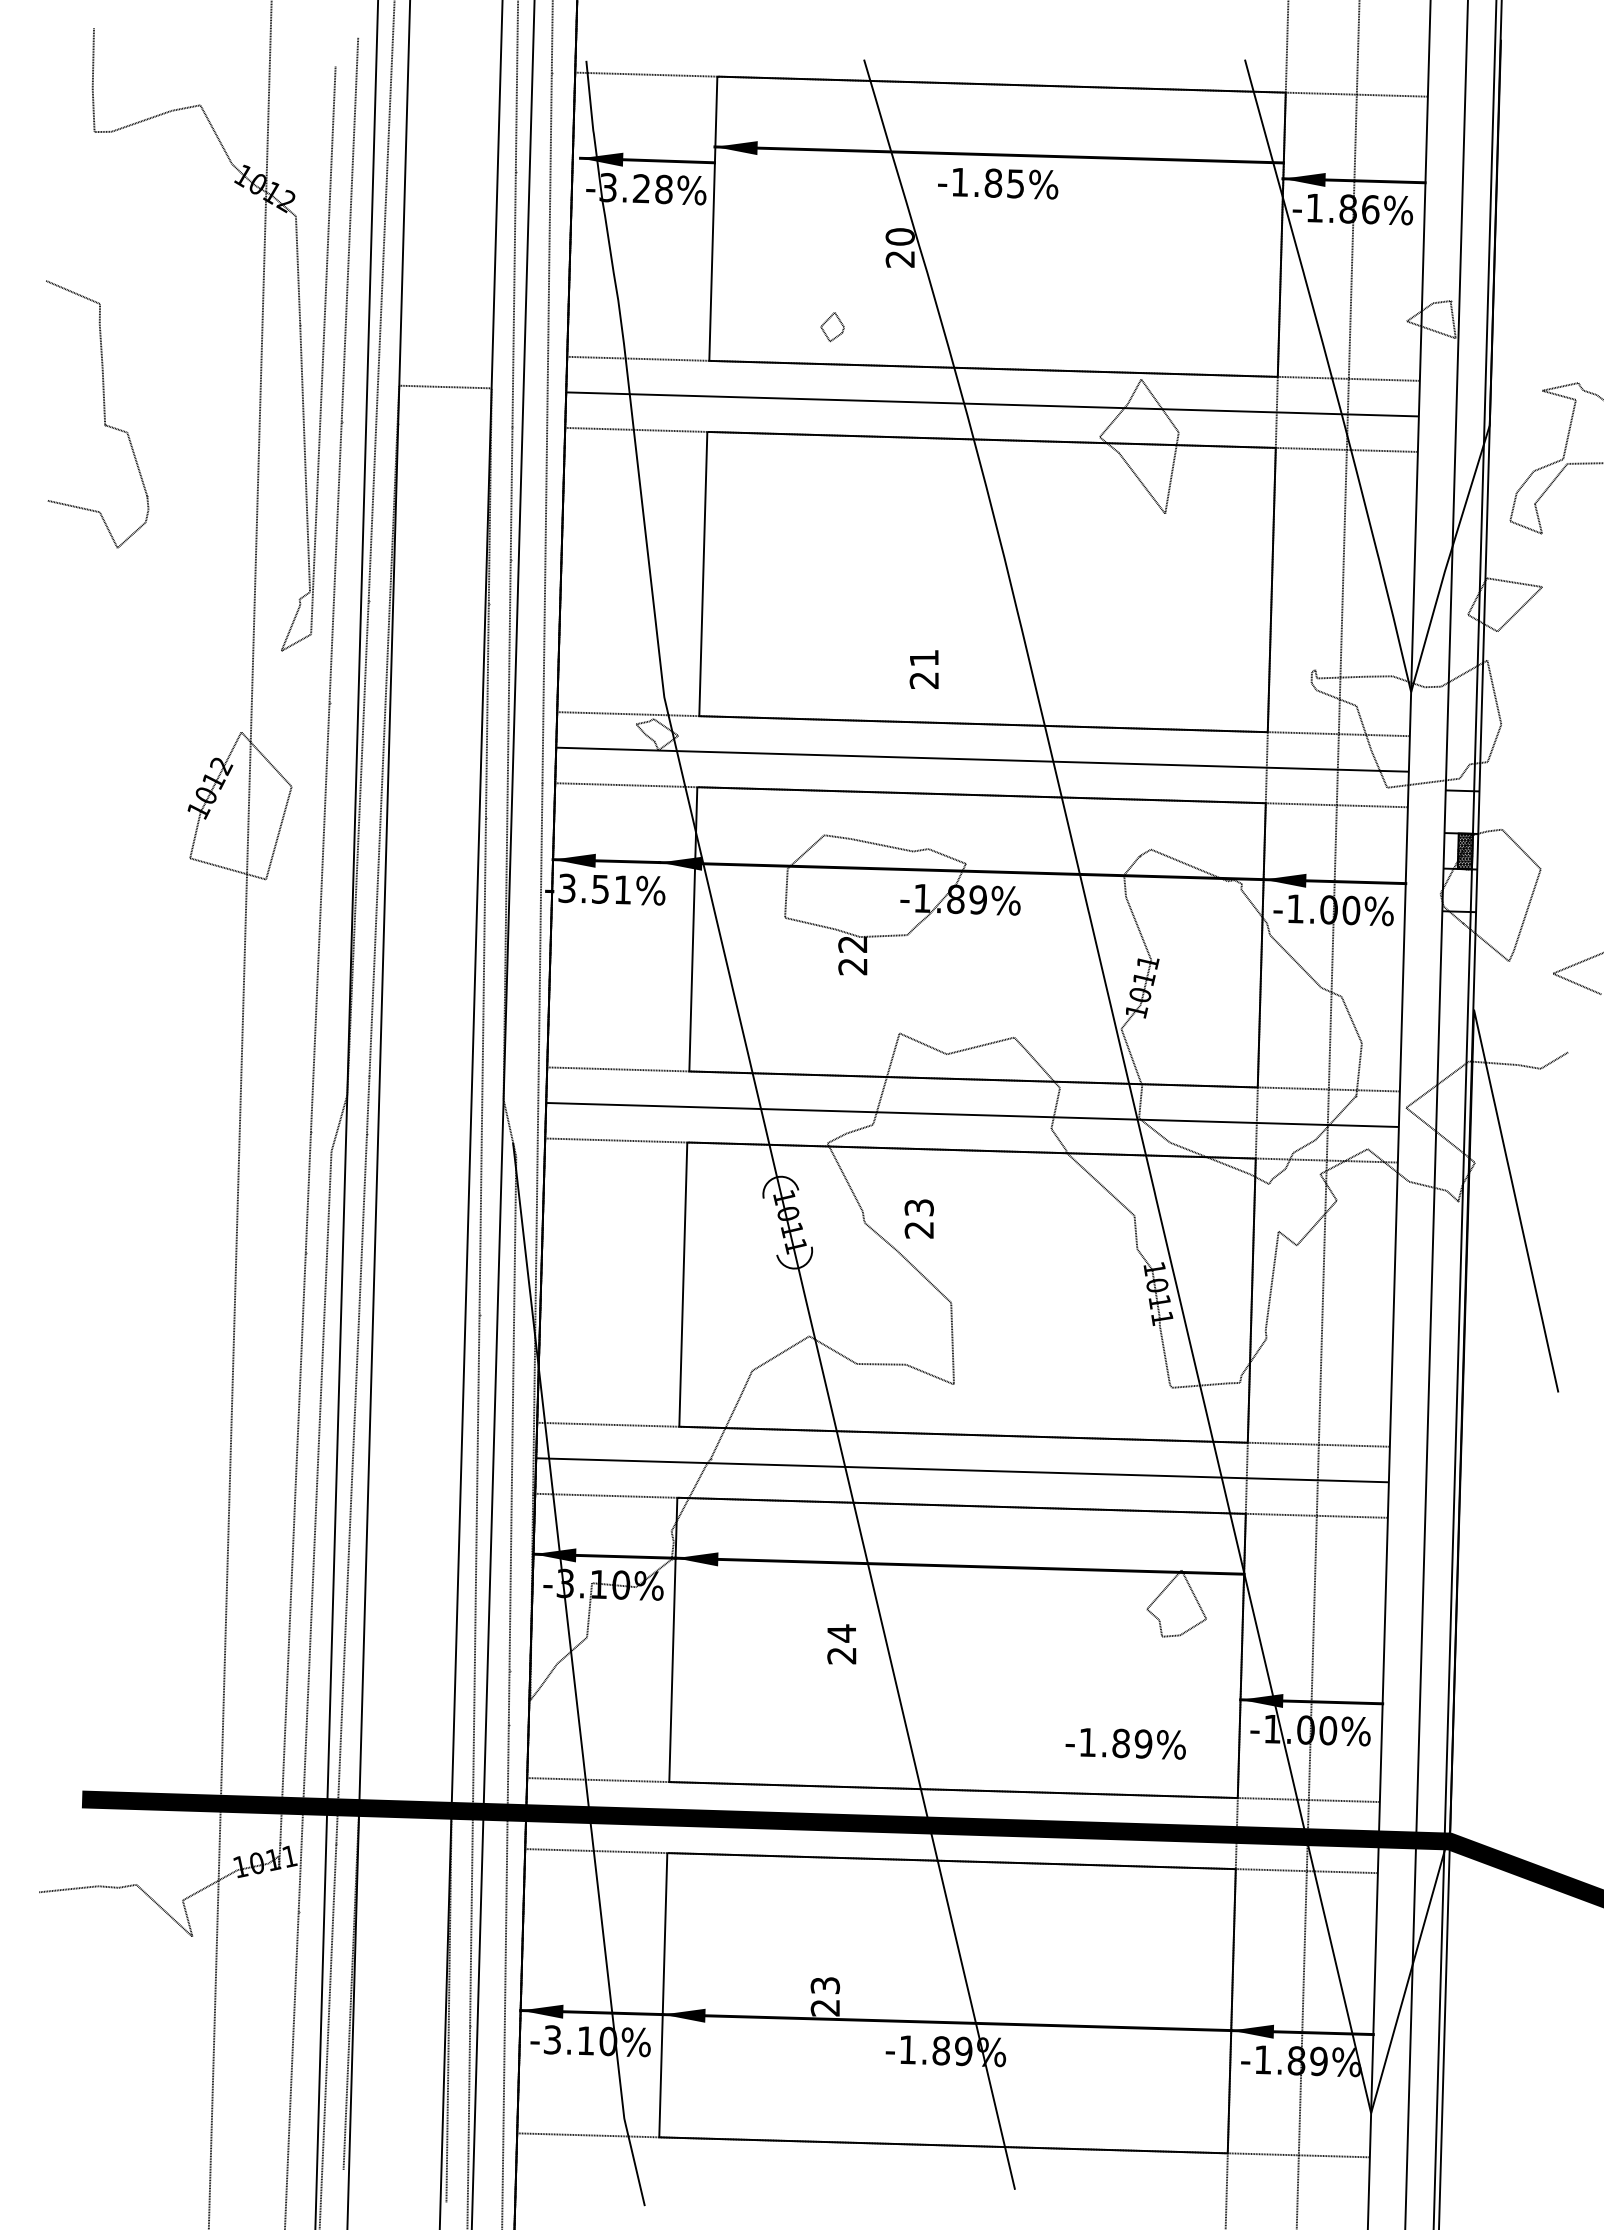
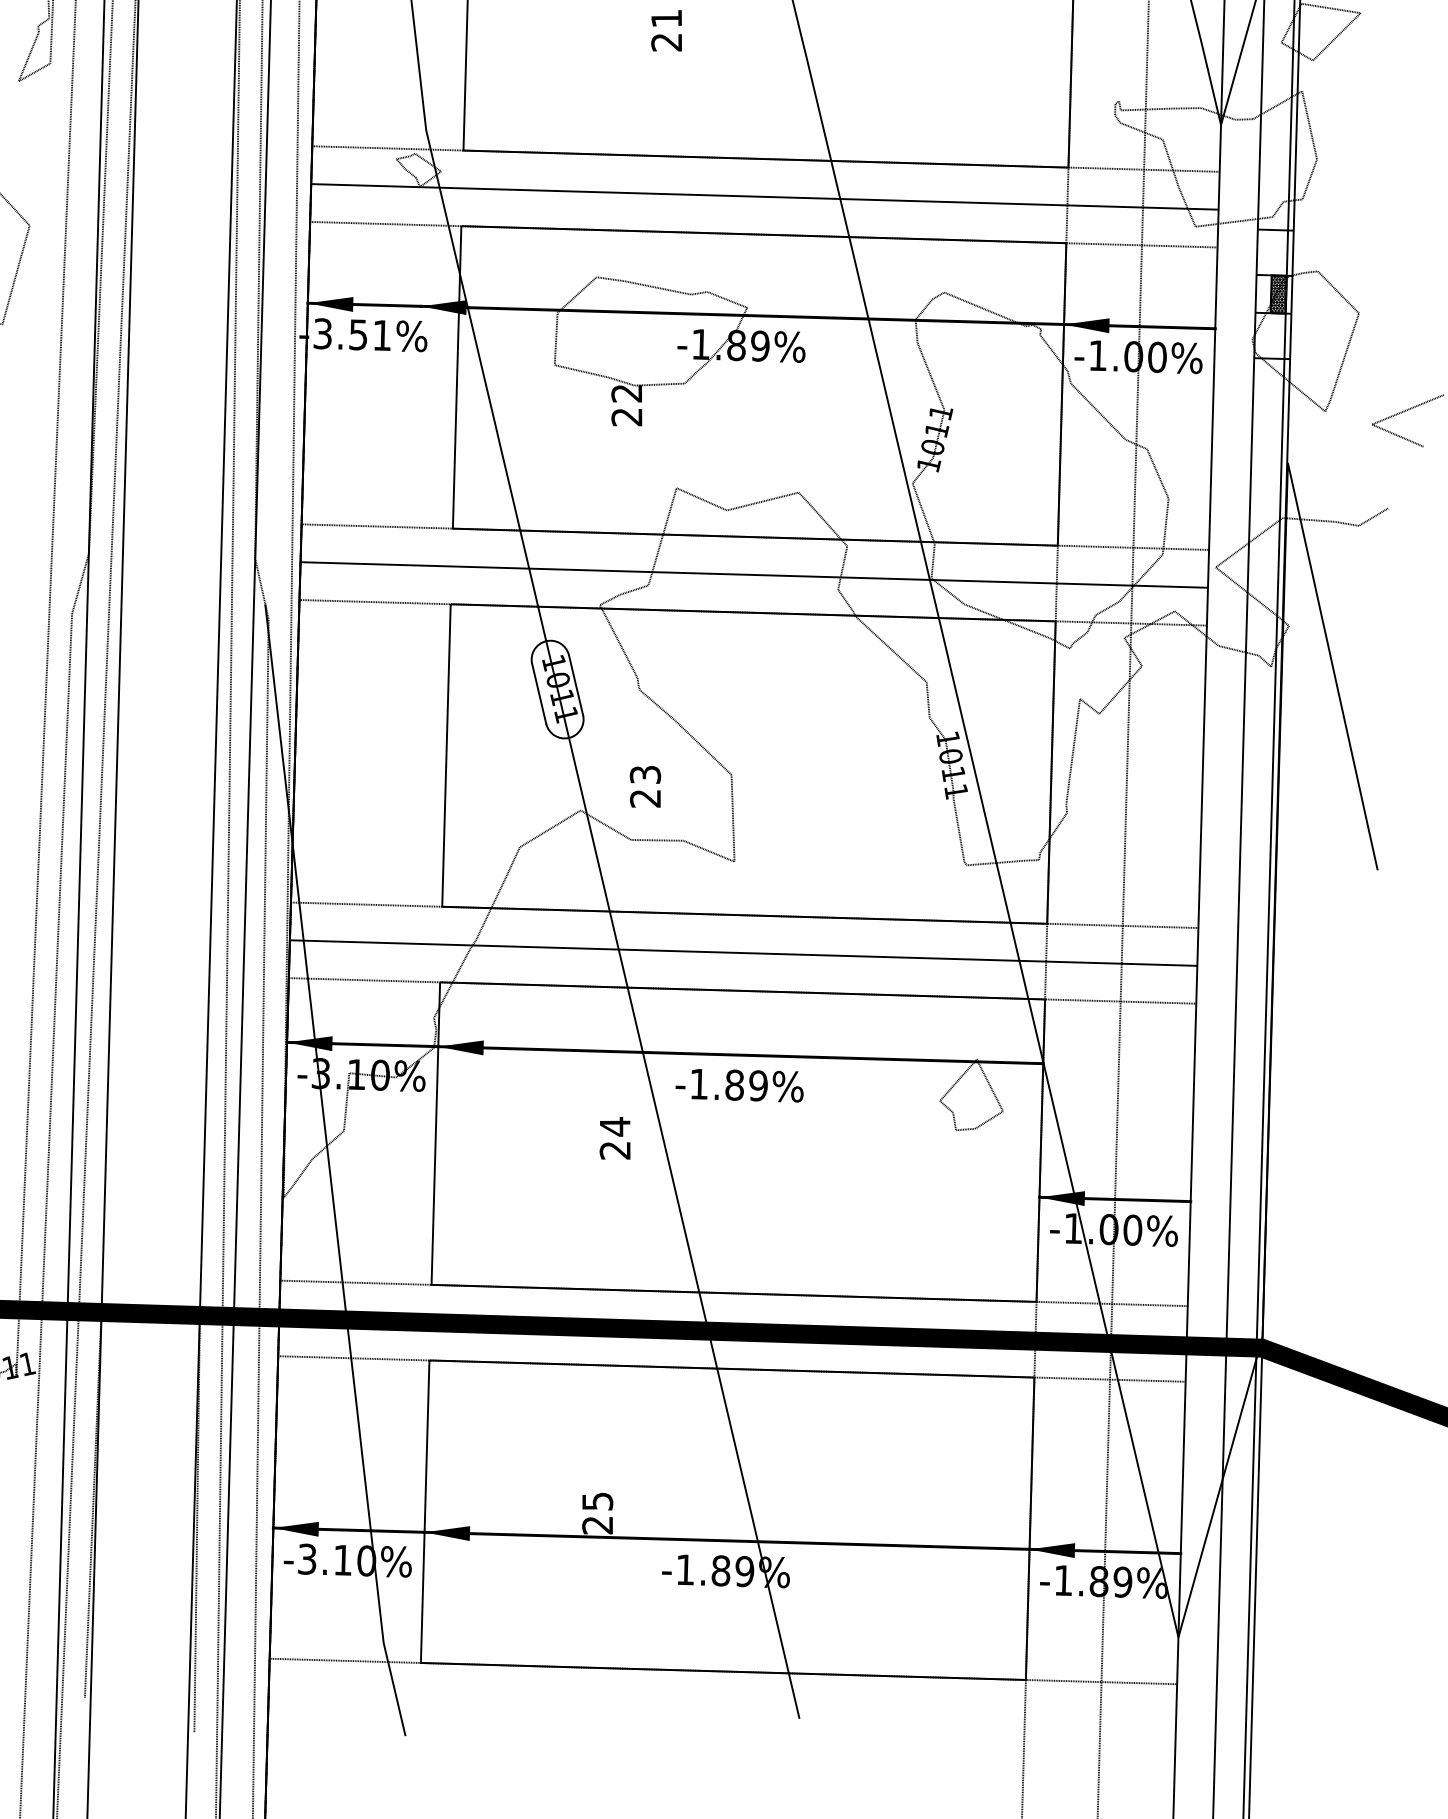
text: (923, 669) -> (665, 30), moved
line: (804, 1218) -> (575, 685), added
text: (918, 1218) -> (644, 786), moved
line: (770, 1226) -> (539, 693), added
text: (1125, 1743) -> (739, 1085), moved
text: (824, 1985) -> (596, 1501), 23 -> 25

